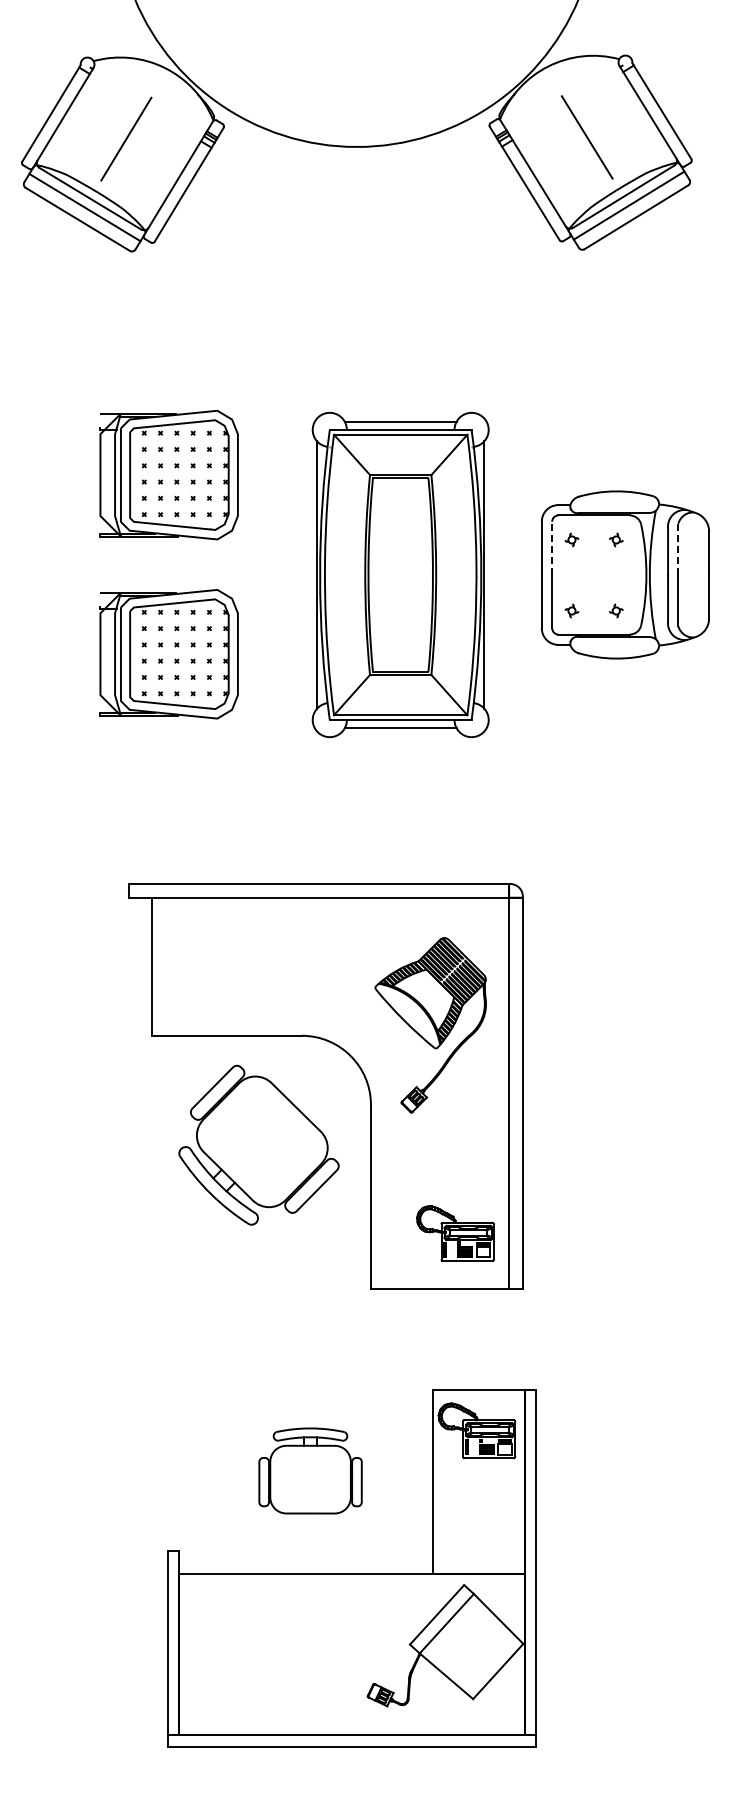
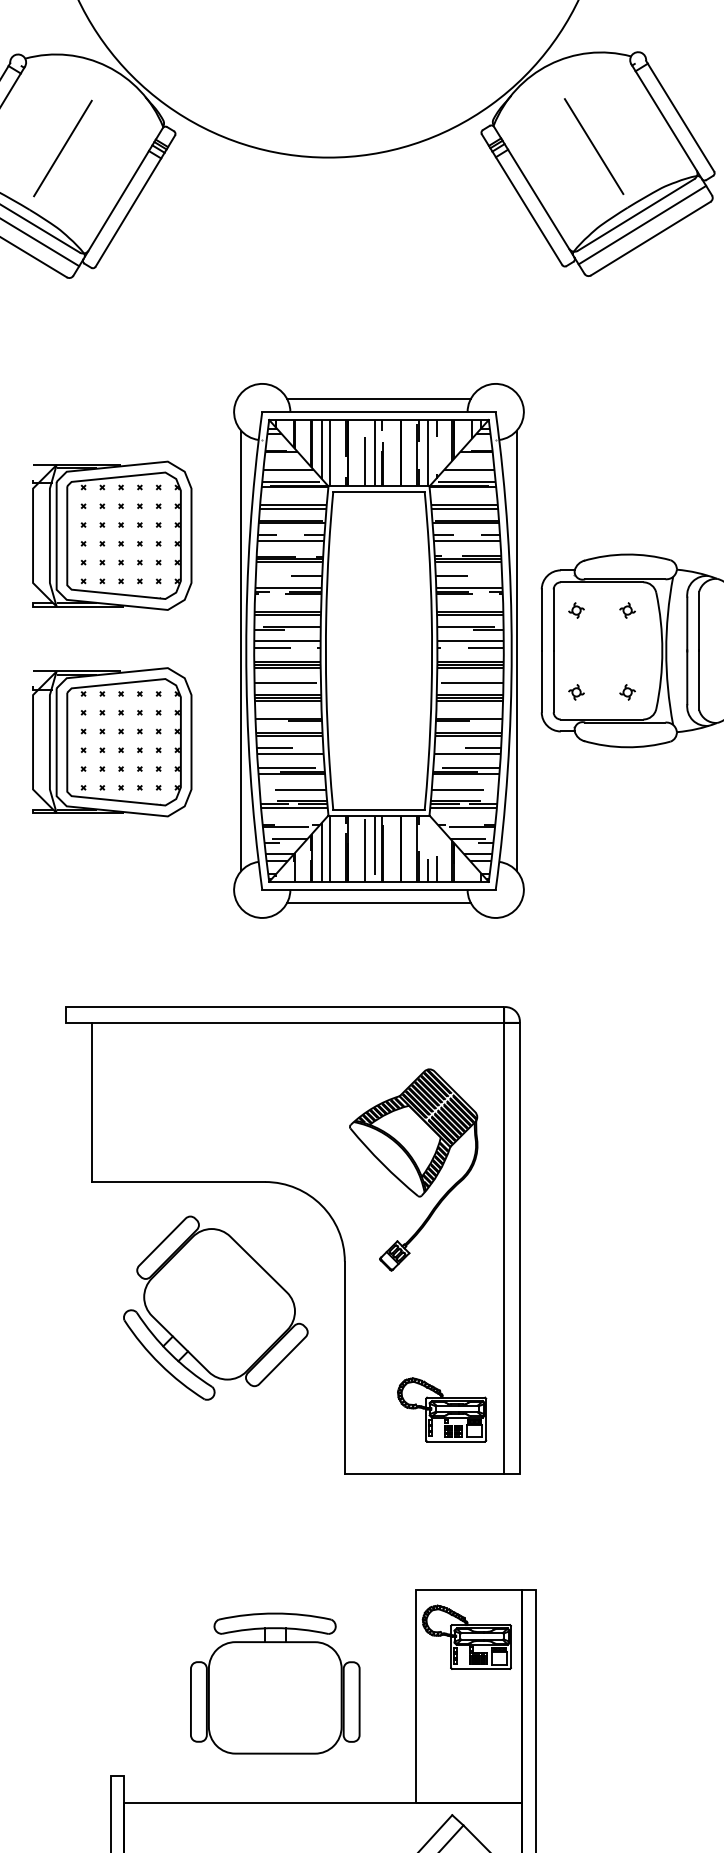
line: (552, 548) -> (554, 620), dashed -> solid
line: (678, 549) -> (699, 621), dashed -> solid
part: (400, 574) -> (378, 650), size x1.43
part: (310, 1470) -> (275, 1683), size x1.43

